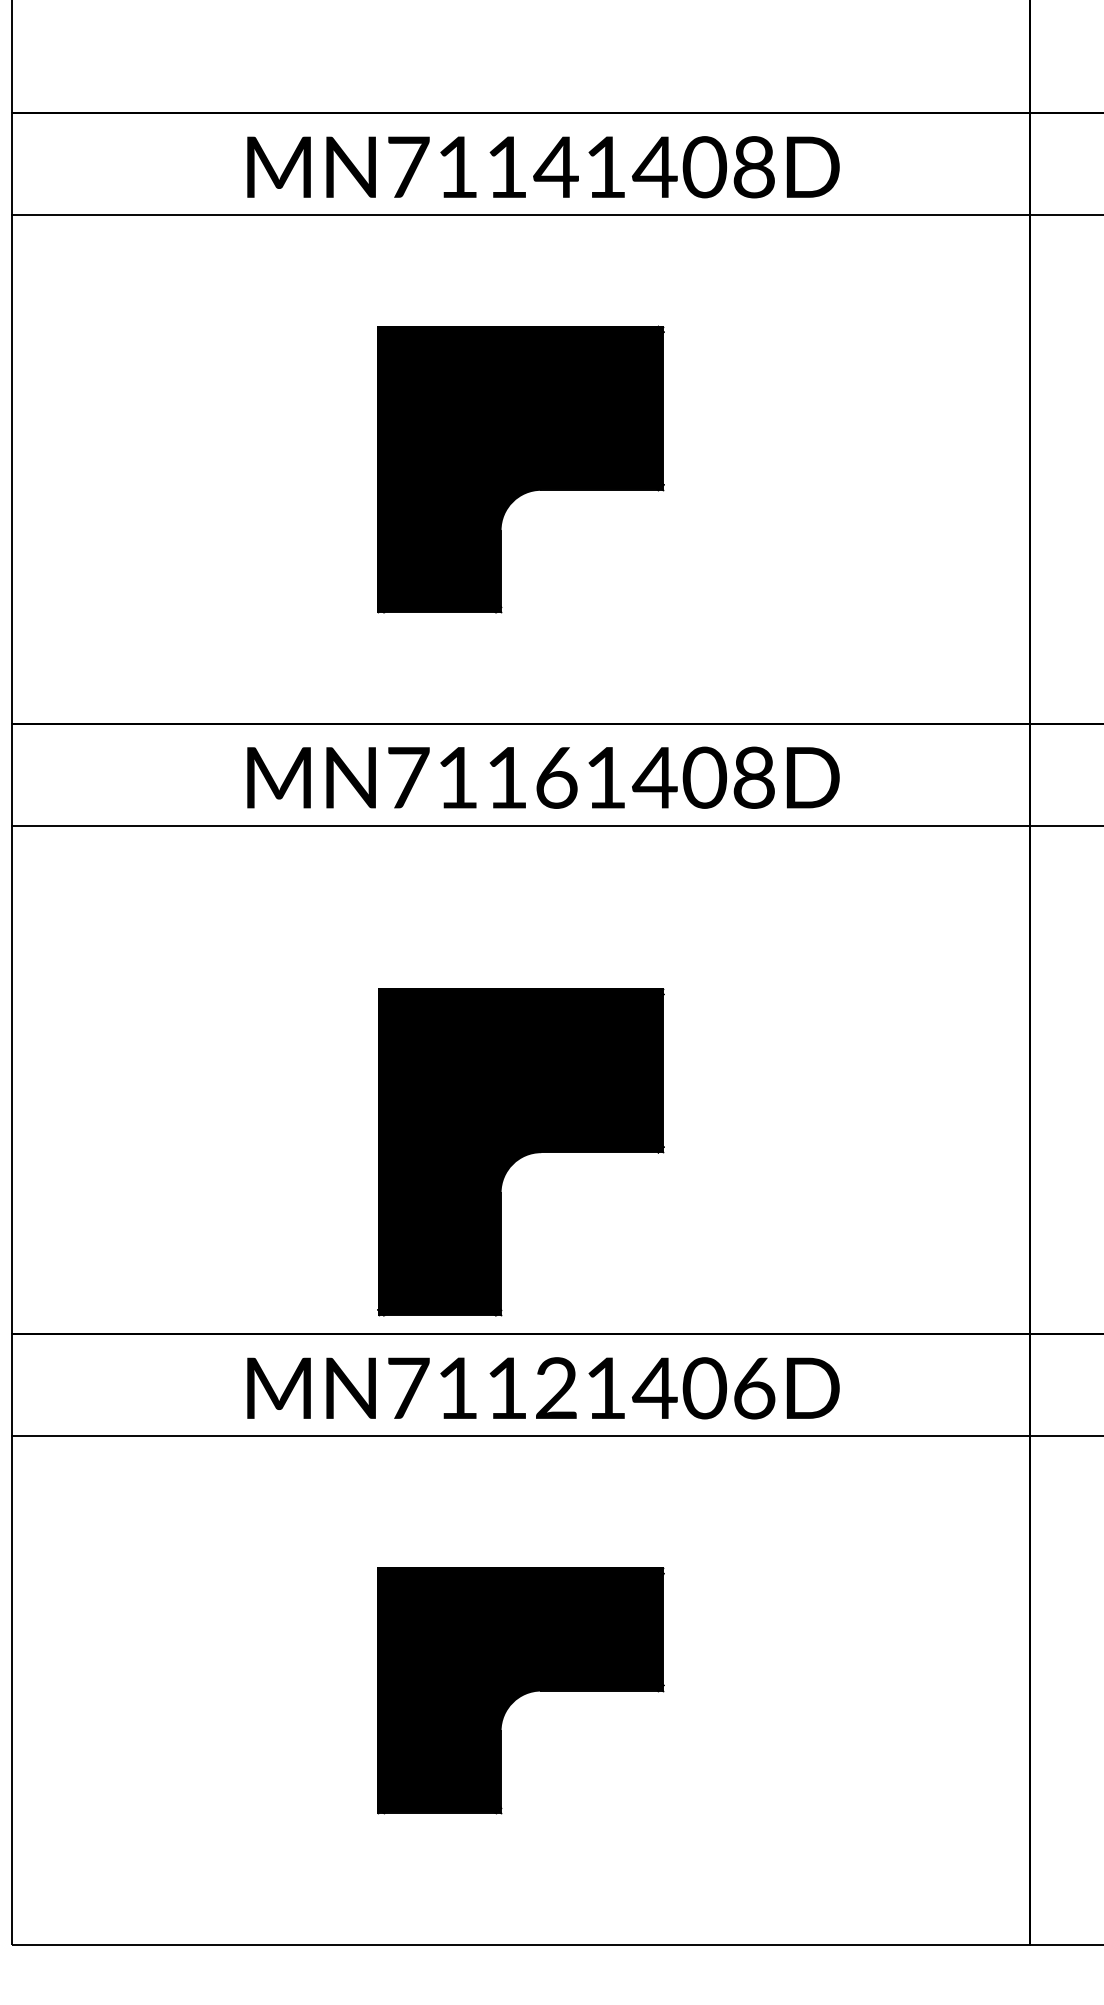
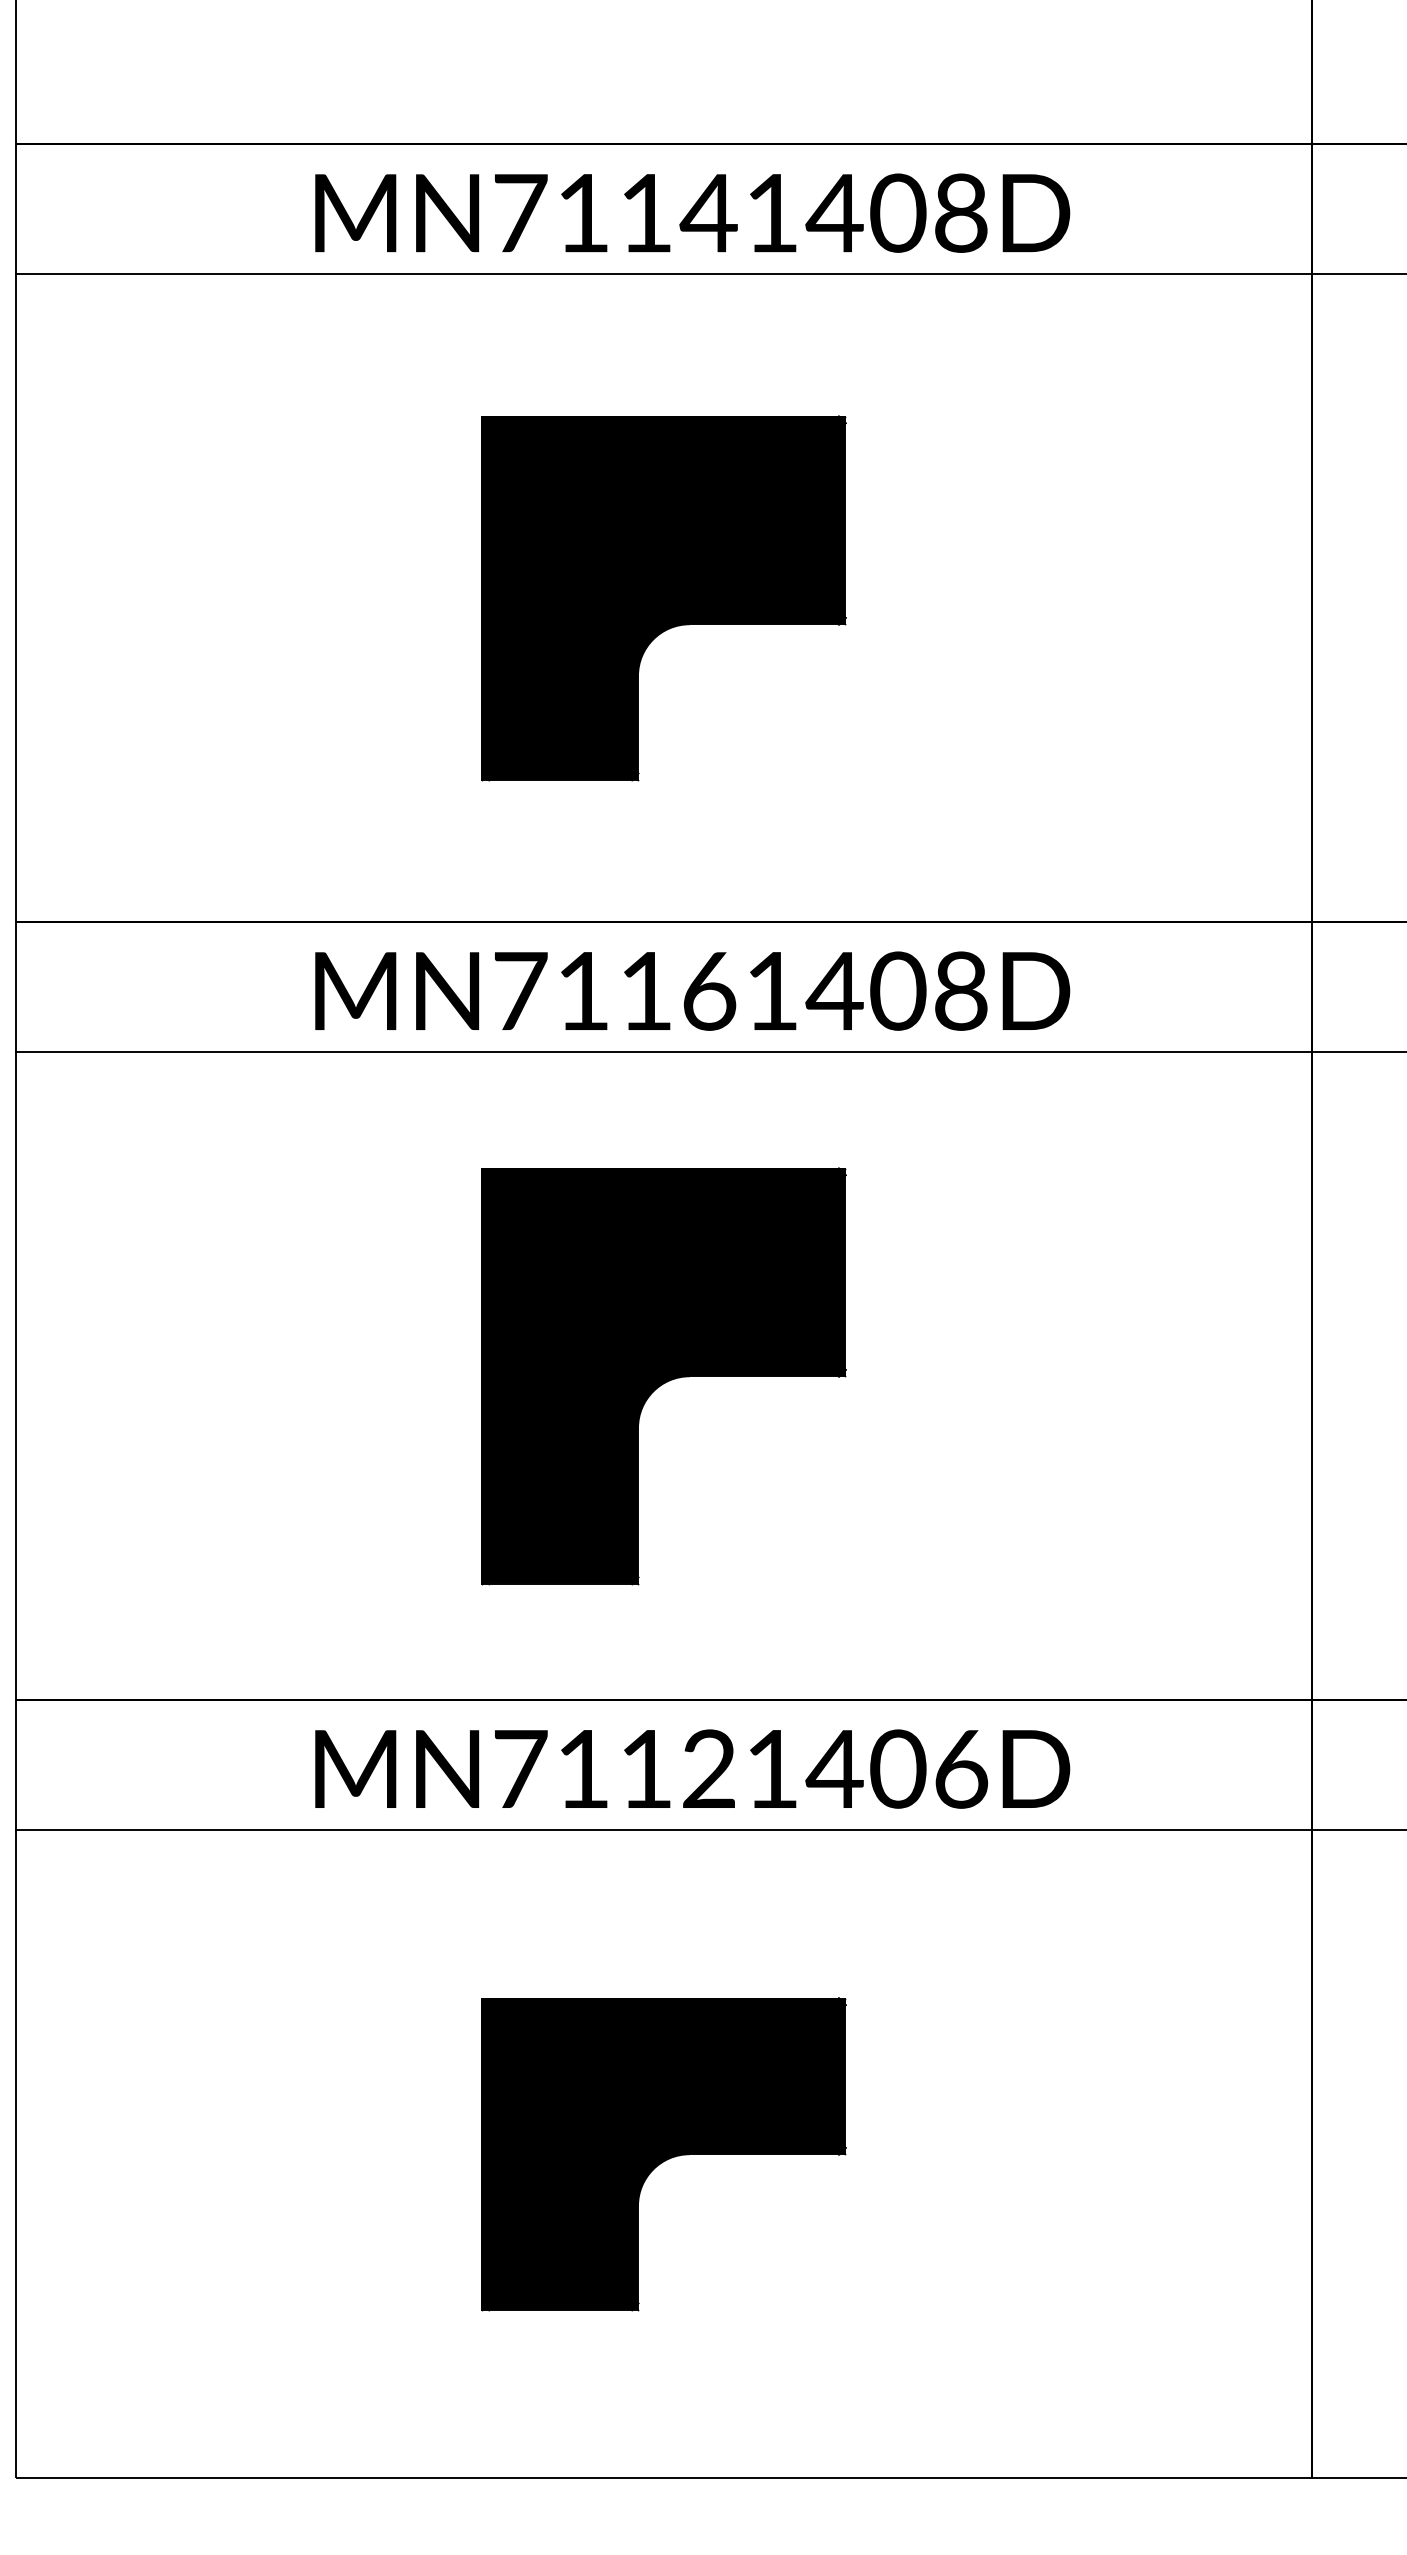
part: (520, 1152) -> (663, 1376), moved

